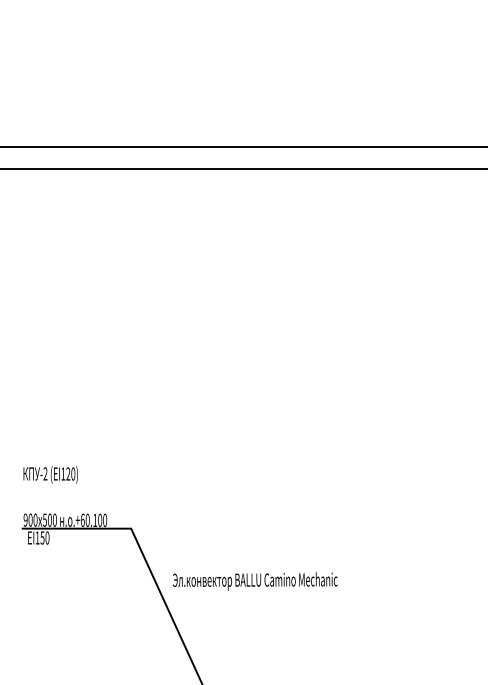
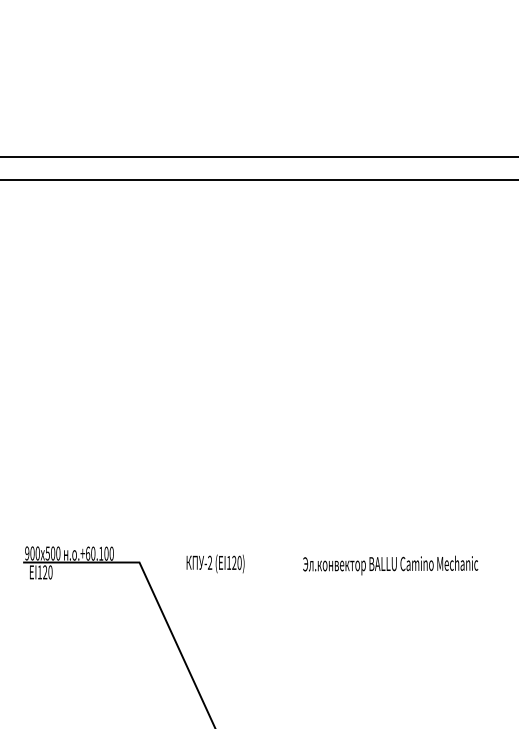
text: (50, 474) -> (215, 563), moved
text: (42, 537) -> (45, 571), EI150 -> EI120
text: (255, 581) -> (390, 565), moved

